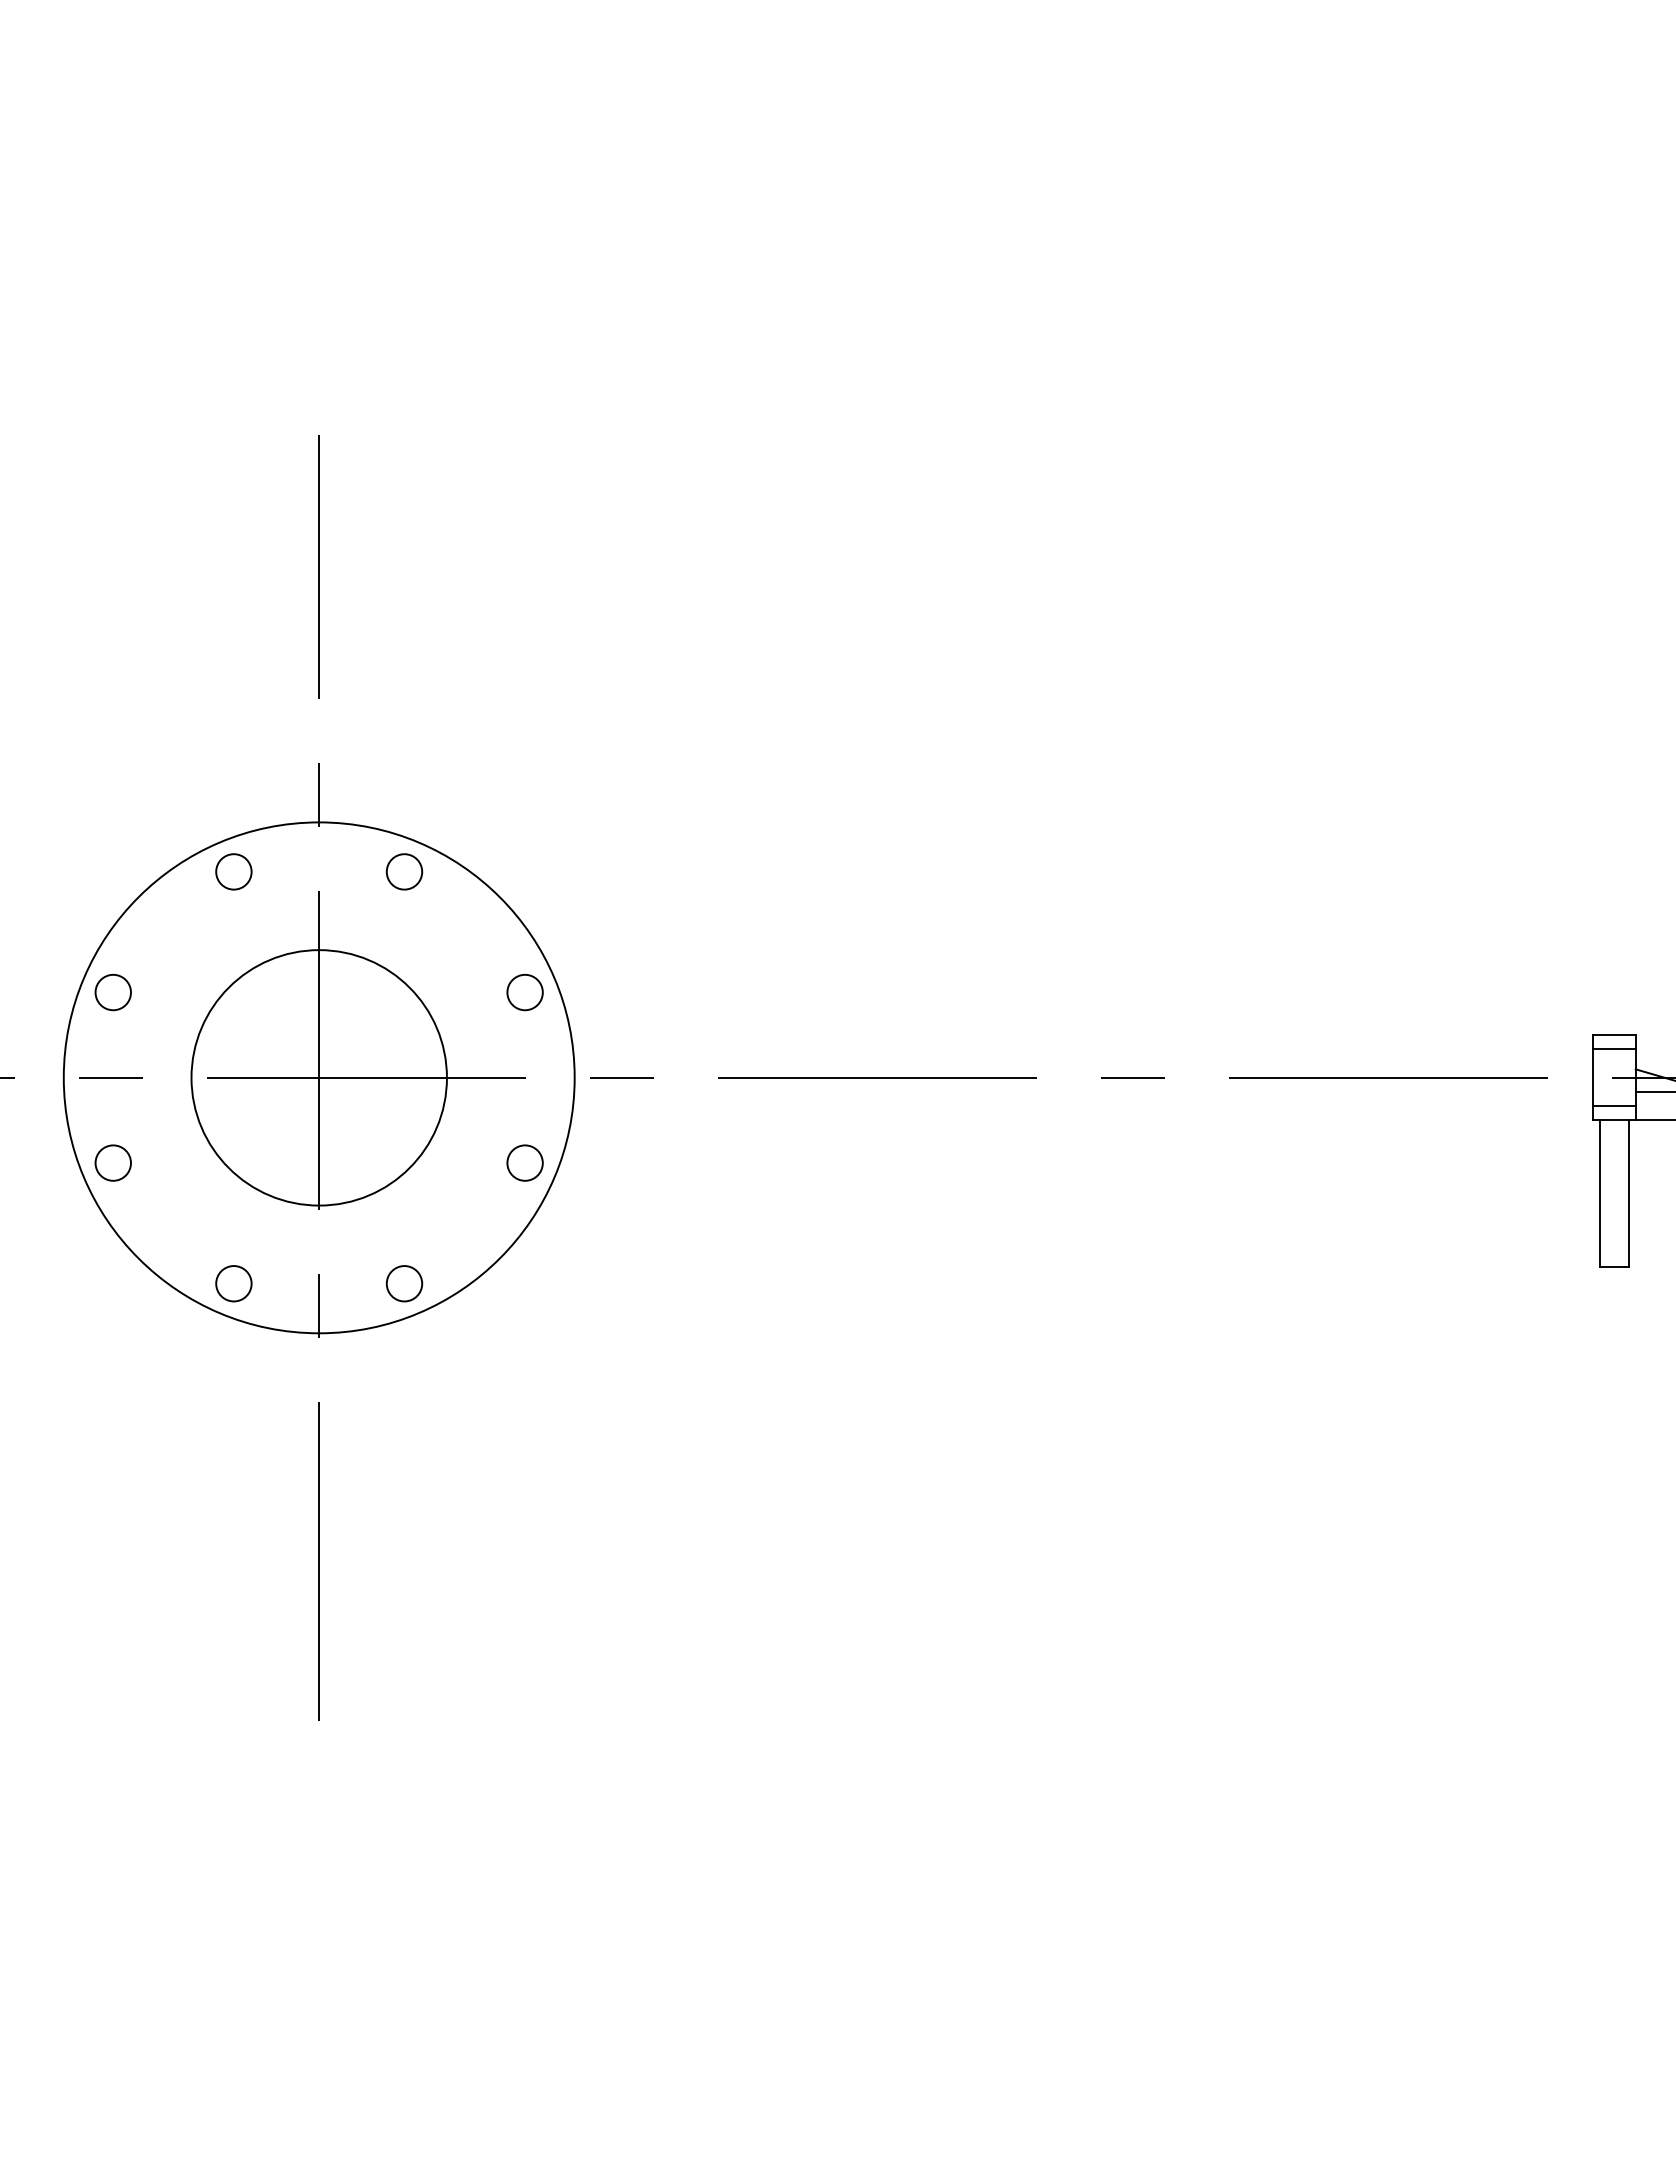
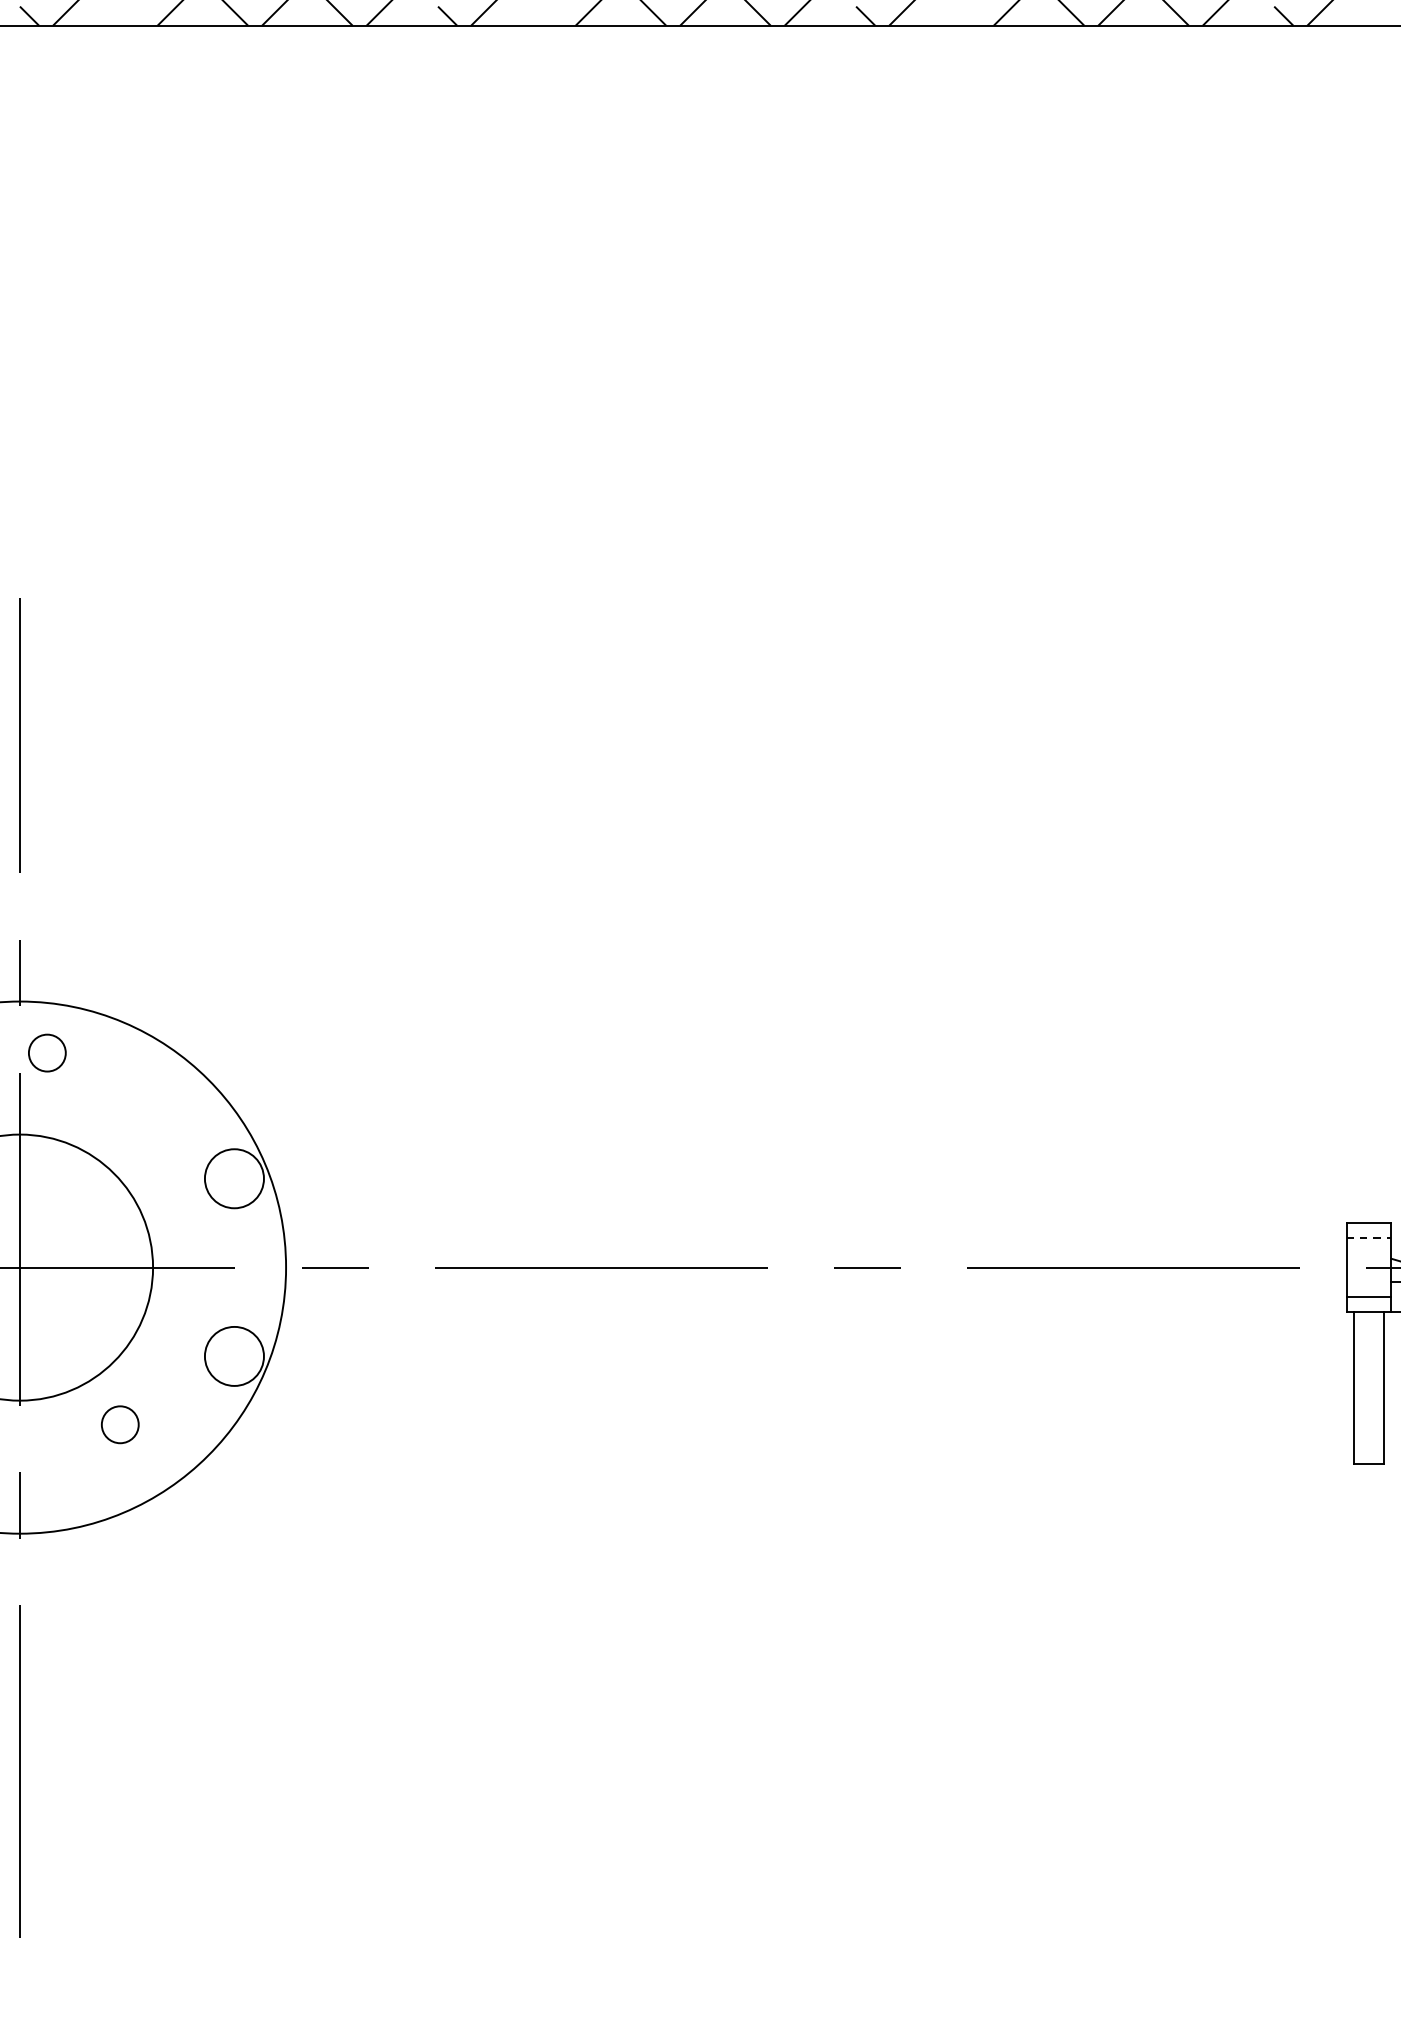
circle: (404, 871) -> (47, 1052), moved
circle: (524, 992) -> (233, 1178), size x1.6
line: (1614, 1049) -> (1369, 1238), solid -> dashed
circle: (524, 1162) -> (233, 1355), size x1.6
circle: (404, 1283) -> (120, 1424), moved

